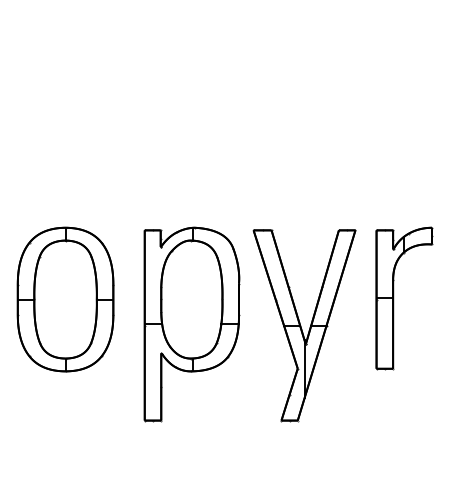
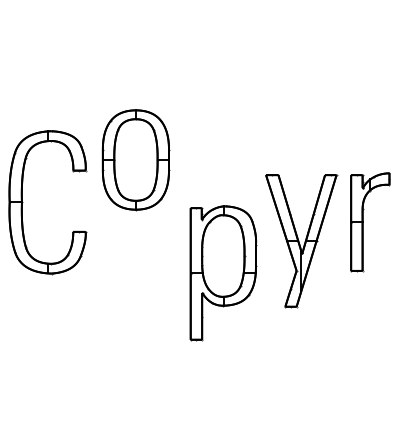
part: (64, 300) -> (135, 160), moved
part: (192, 324) -> (223, 273), moved

